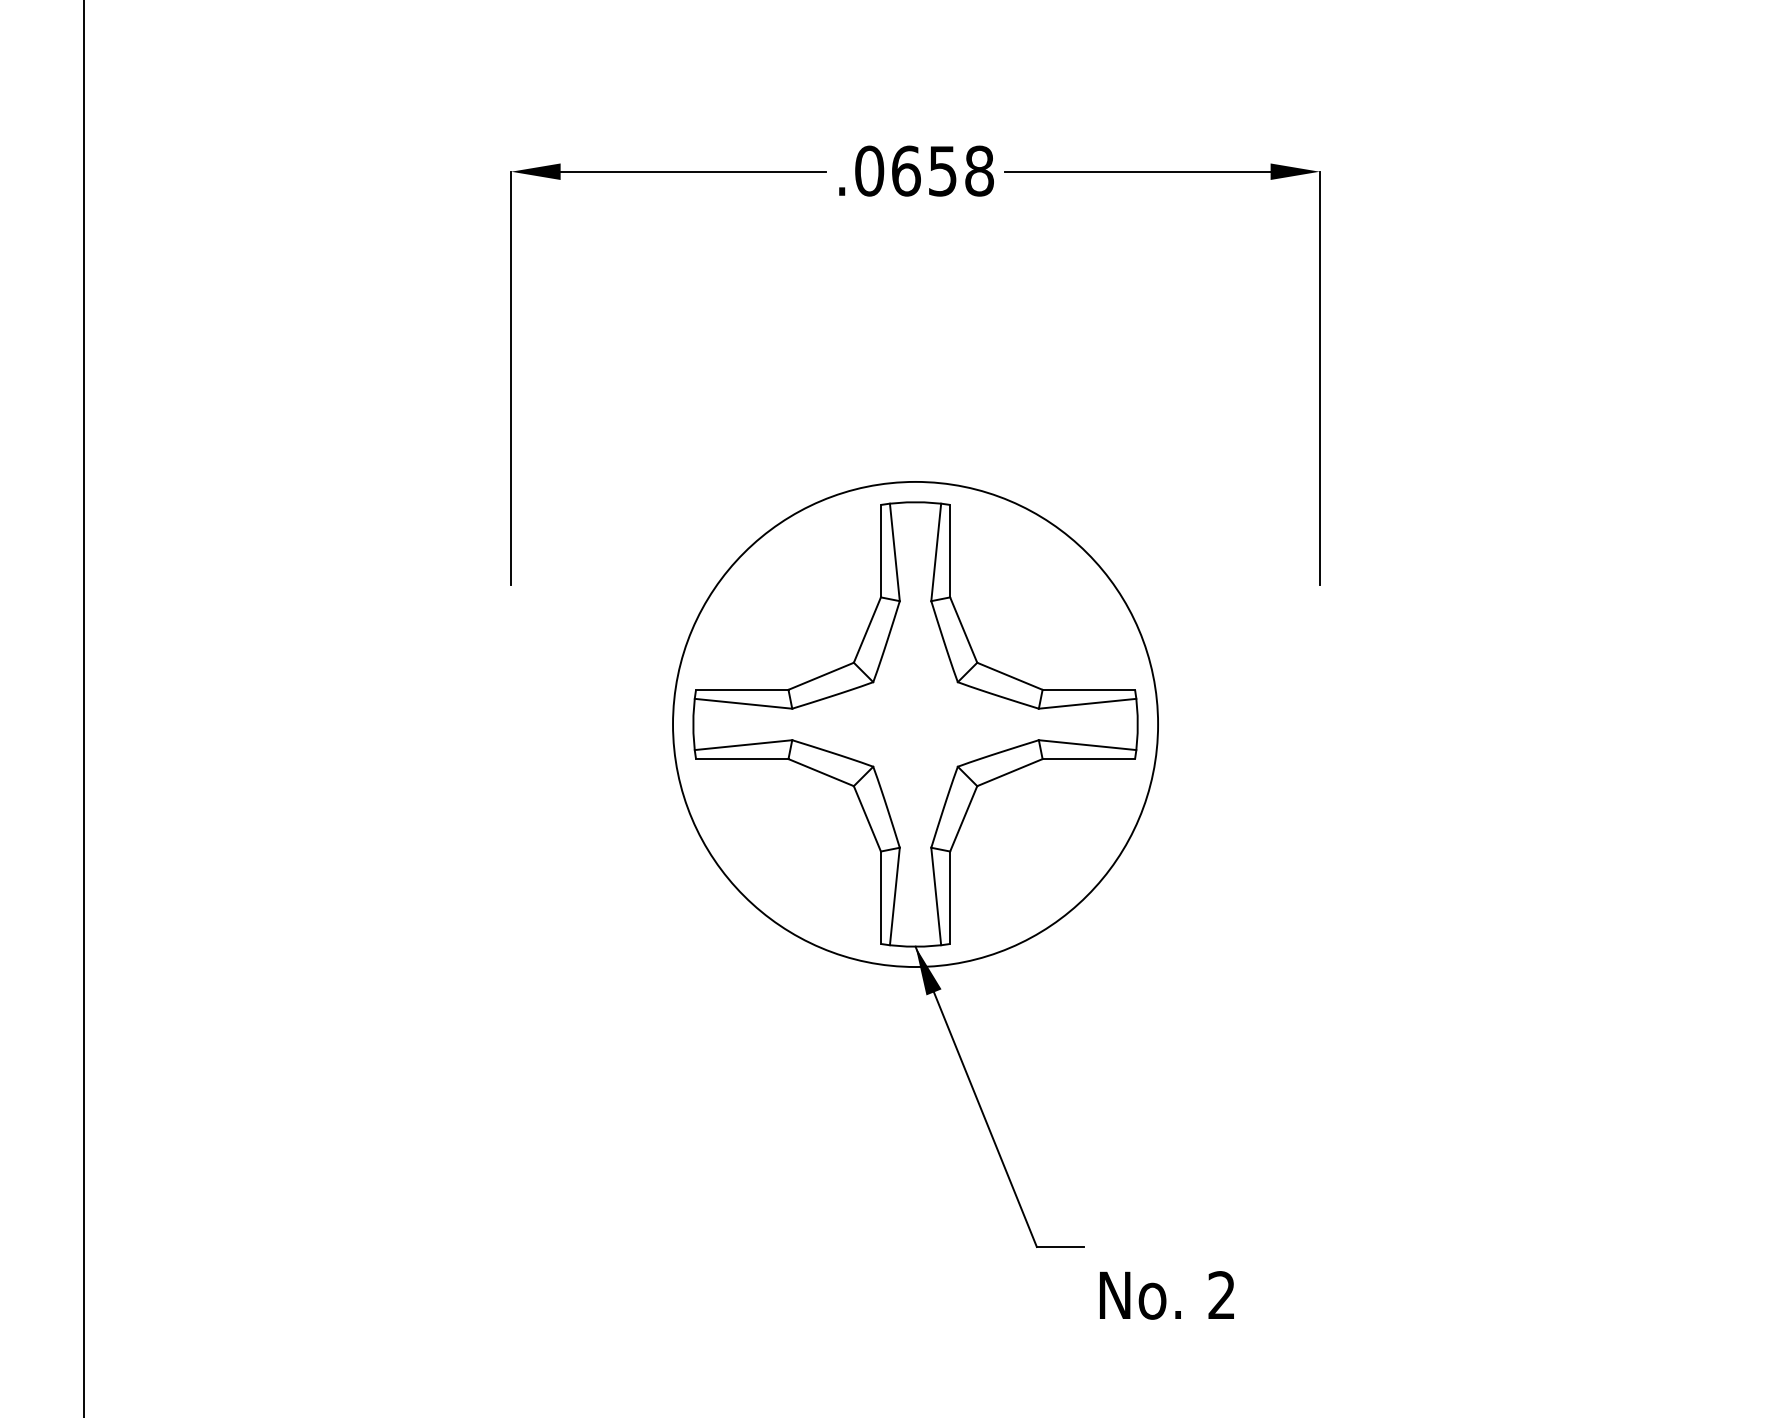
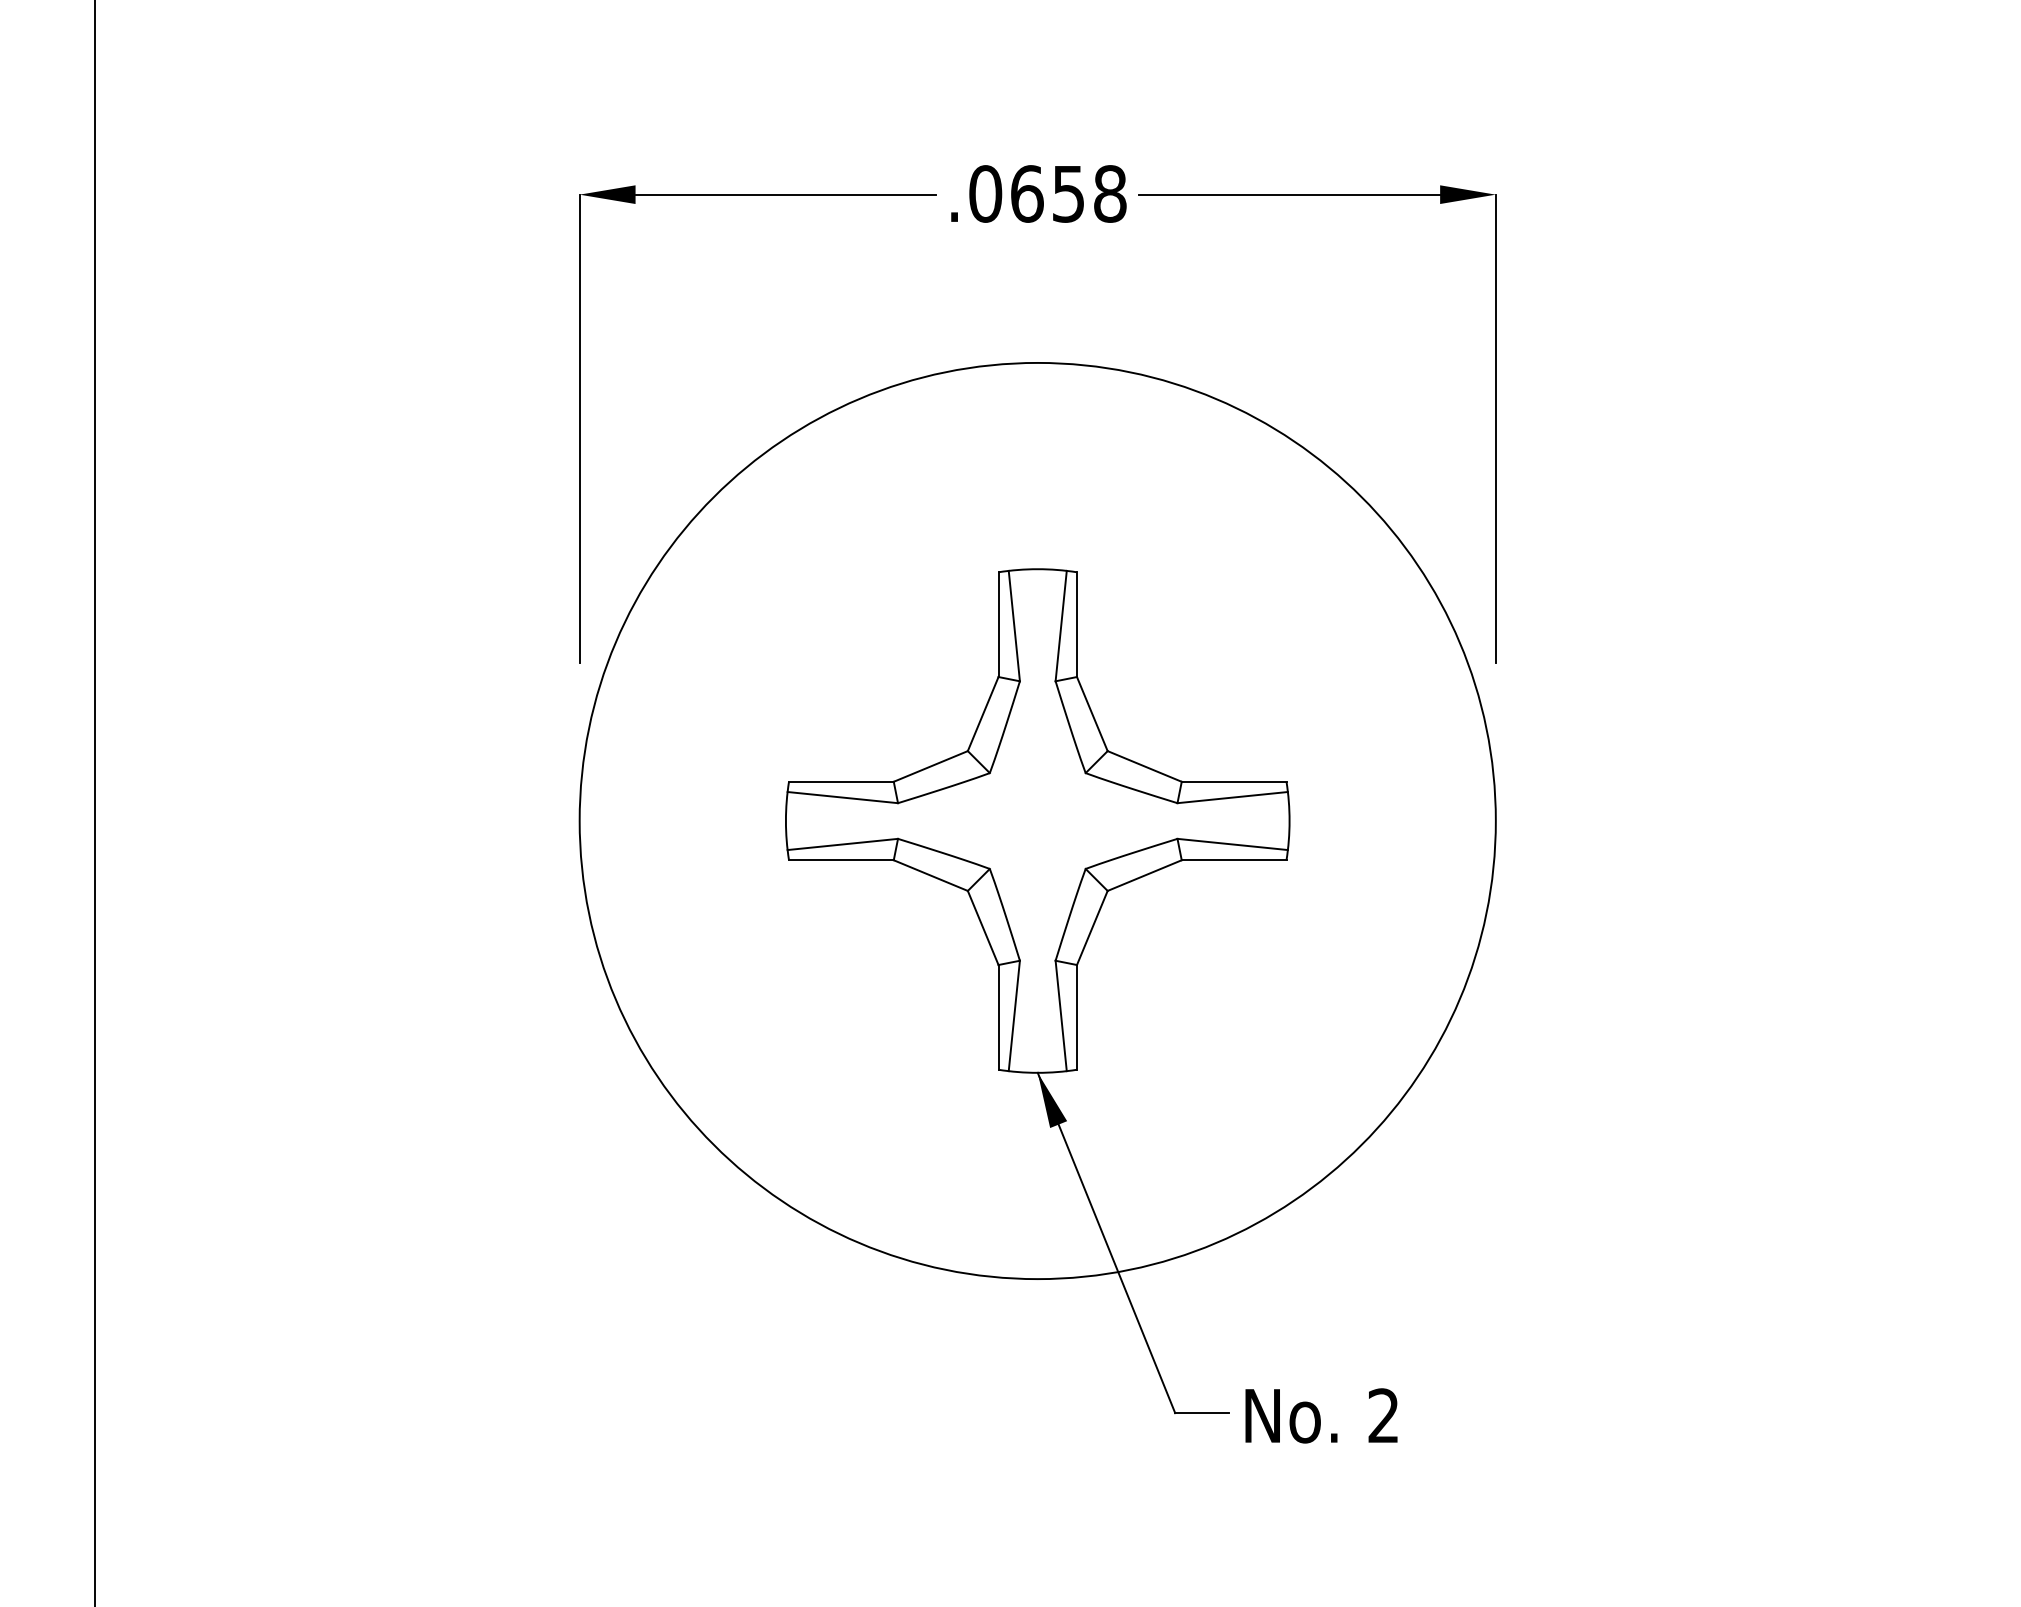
circle: (915, 724) -> (1037, 821), size x1.67
text: (1166, 1295) -> (1320, 1415), moved

